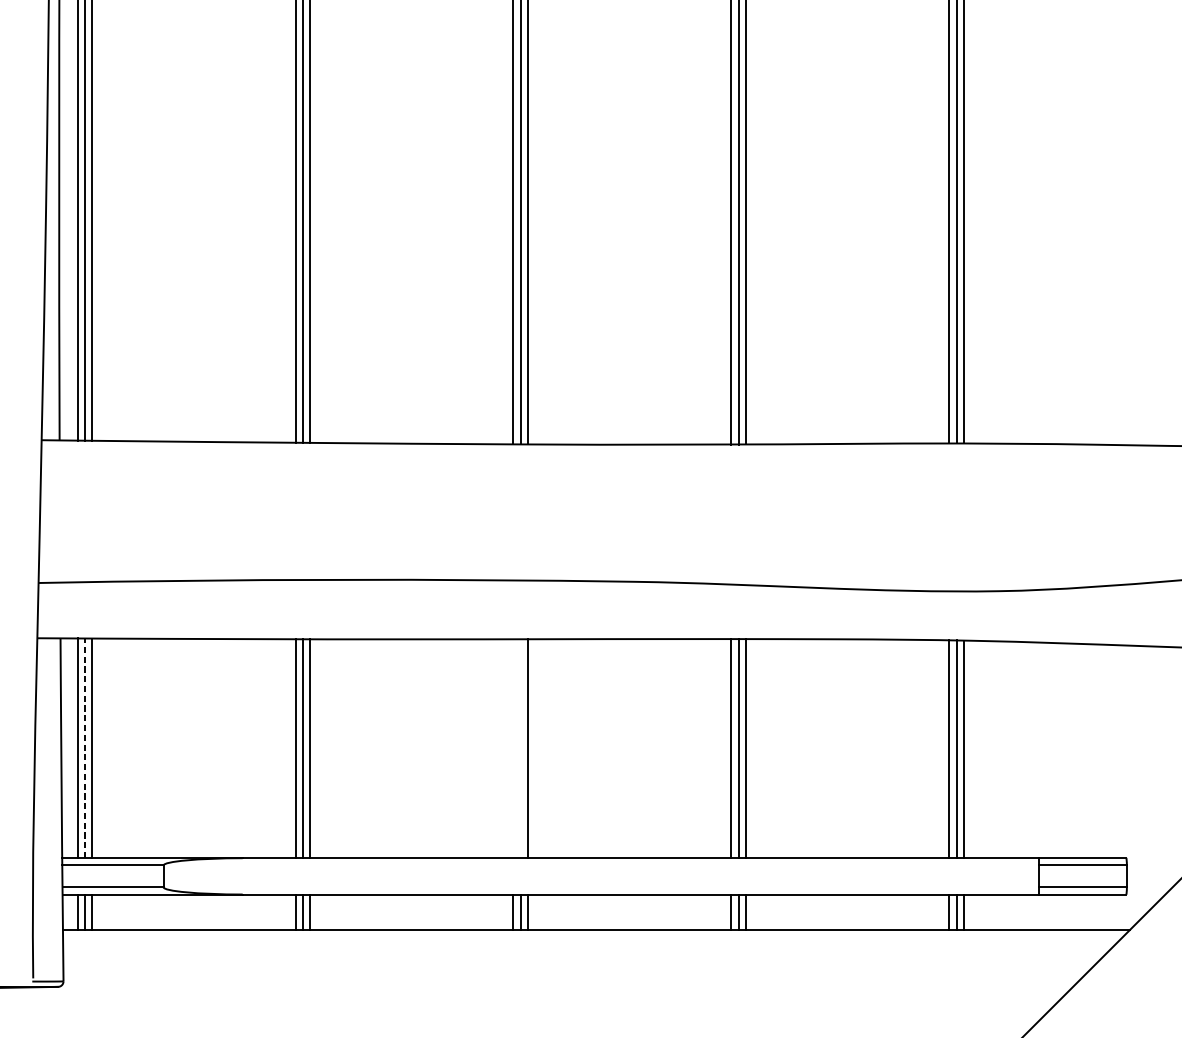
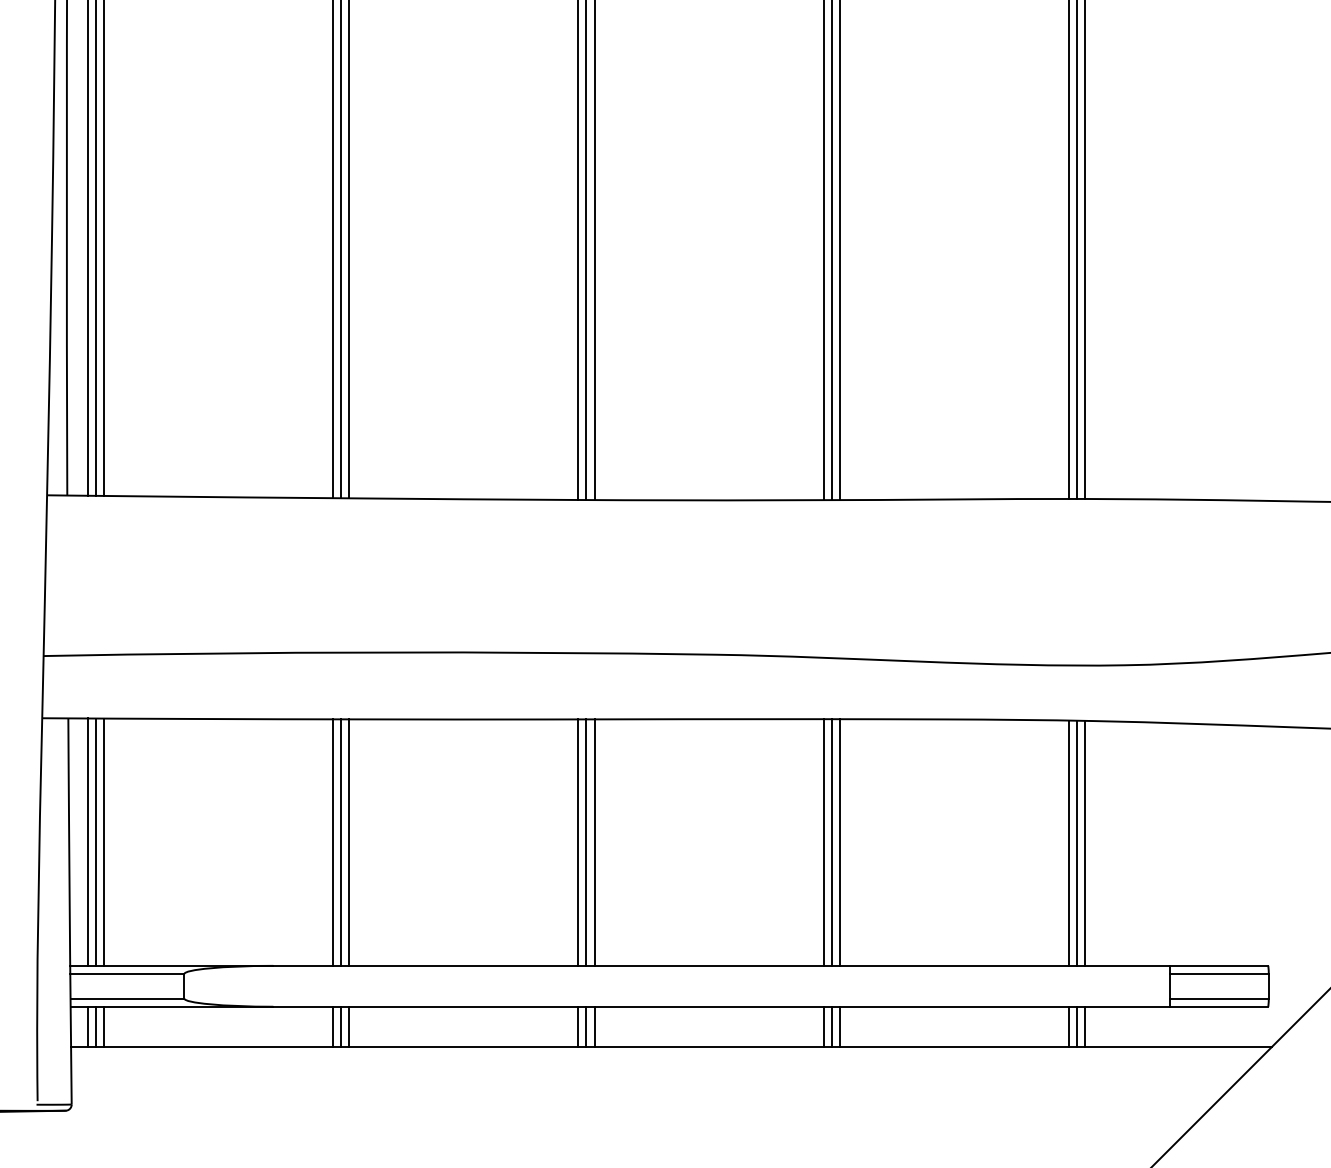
line: (84, 748) -> (95, 842), dashed -> solid
line: (513, 748) -> (578, 842), added
line: (520, 748) -> (586, 842), added

